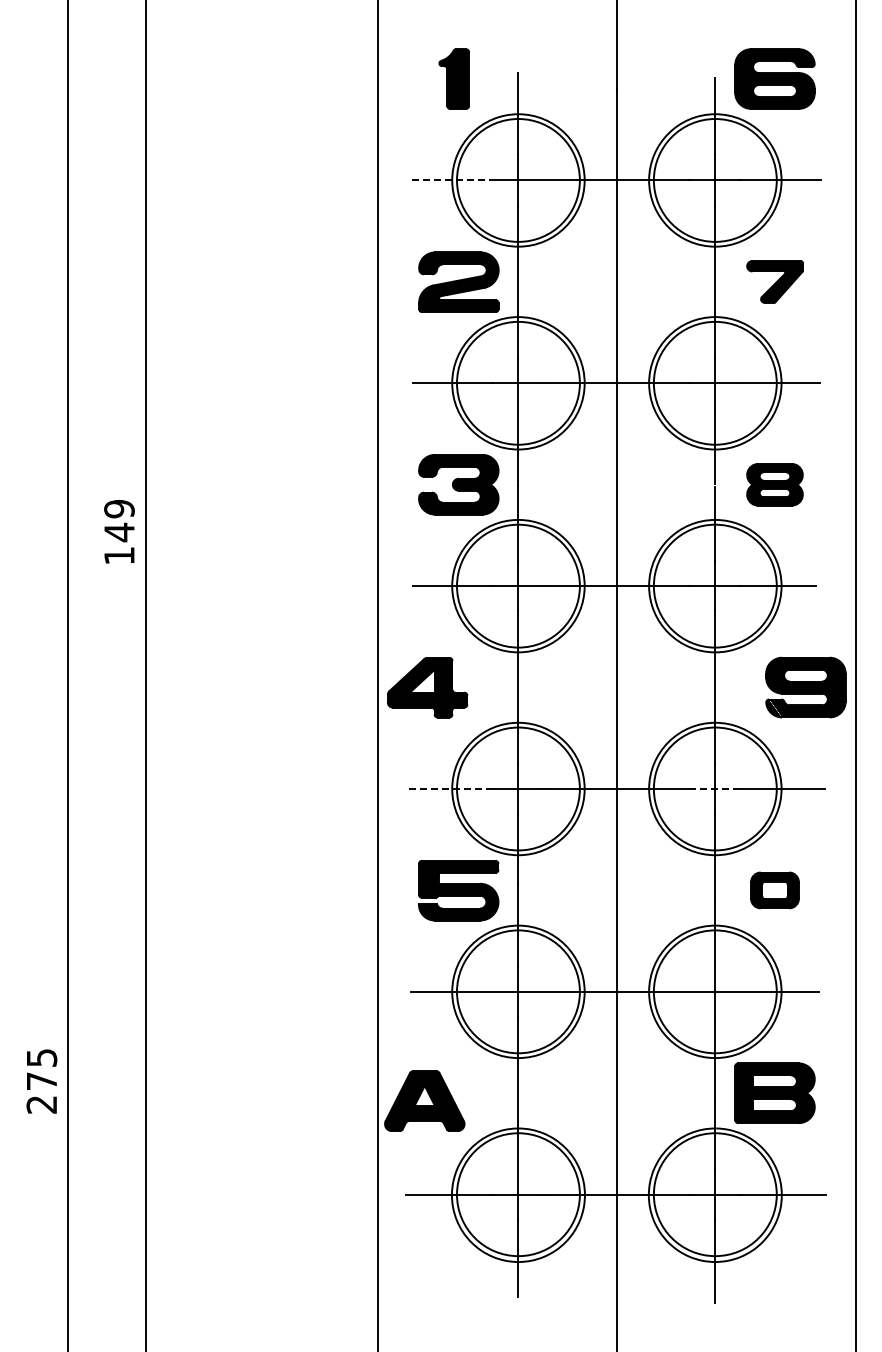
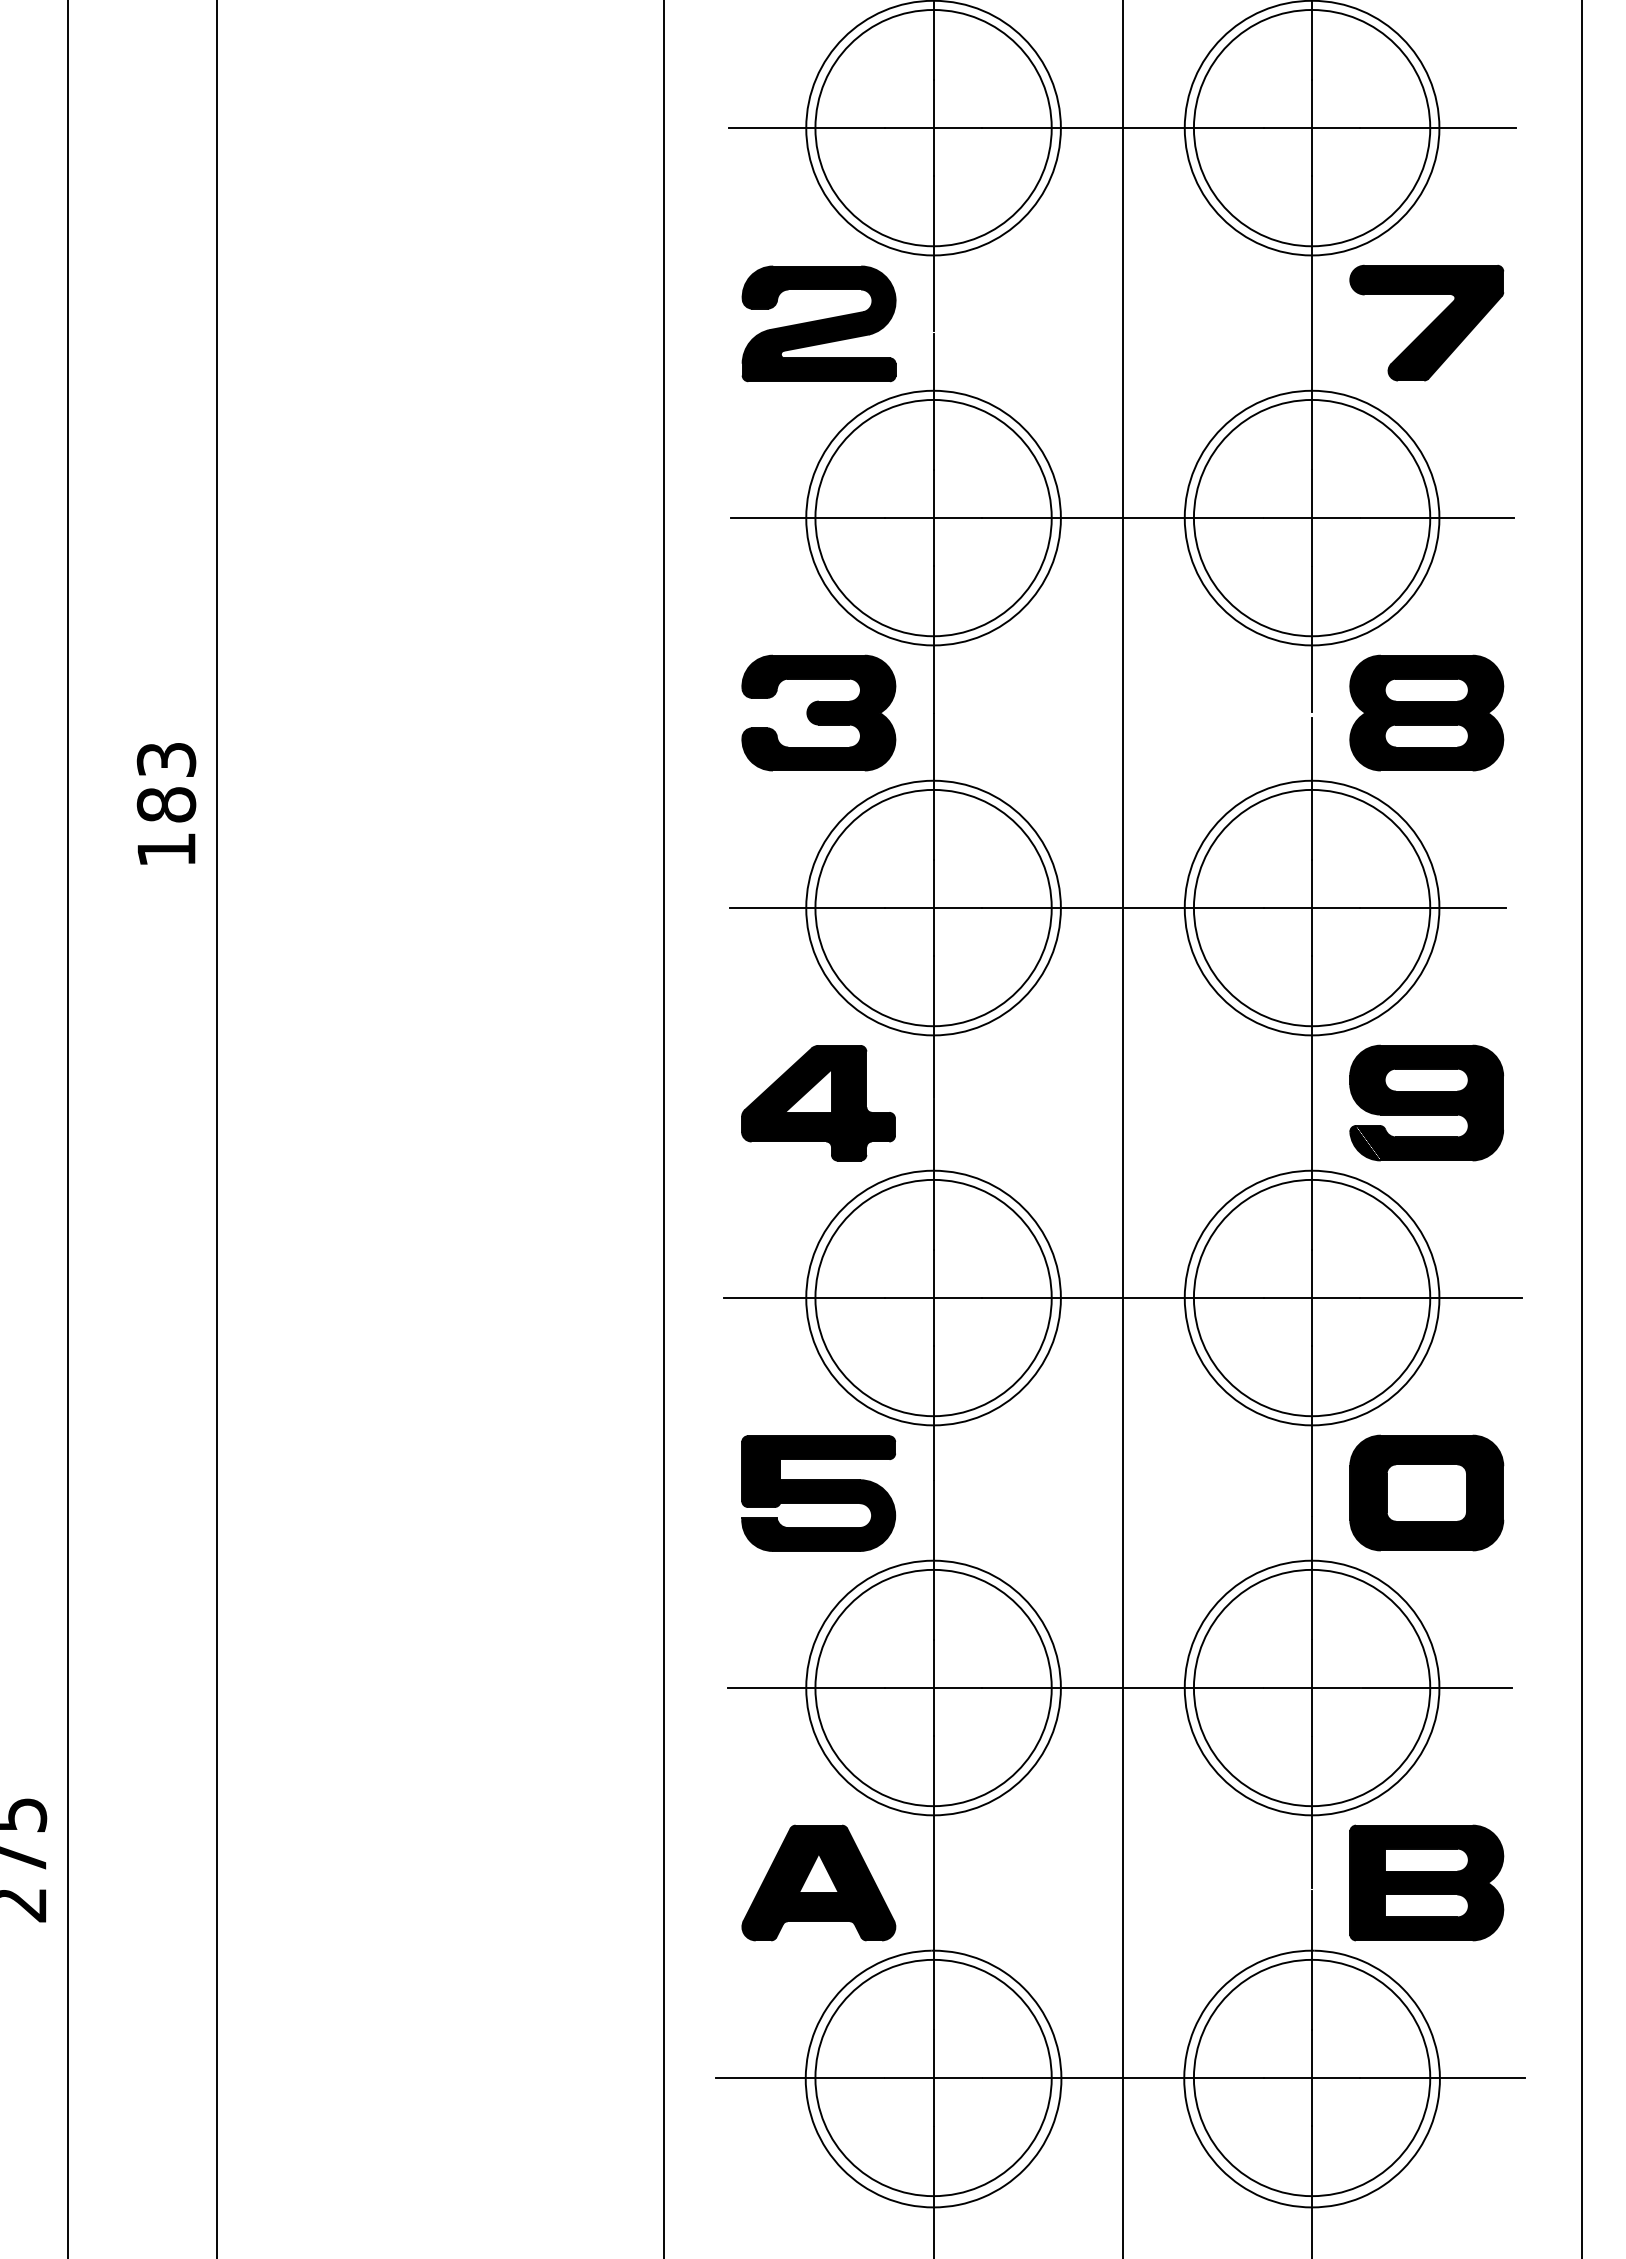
line: (452, 180) -> (806, 128), dashed -> solid
part: (774, 281) -> (1425, 322), size x1.43
part: (774, 484) -> (1425, 712), size x1.43
text: (119, 521) -> (166, 783), 149 -> 183
part: (427, 687) -> (818, 1102), moved
part: (805, 687) -> (1425, 1102), moved
line: (451, 789) -> (804, 1299), dashed -> solid
line: (714, 789) -> (1310, 1299), dashed -> solid
part: (774, 890) -> (1425, 1493), size x1.67
part: (424, 1100) -> (818, 1881), moved

